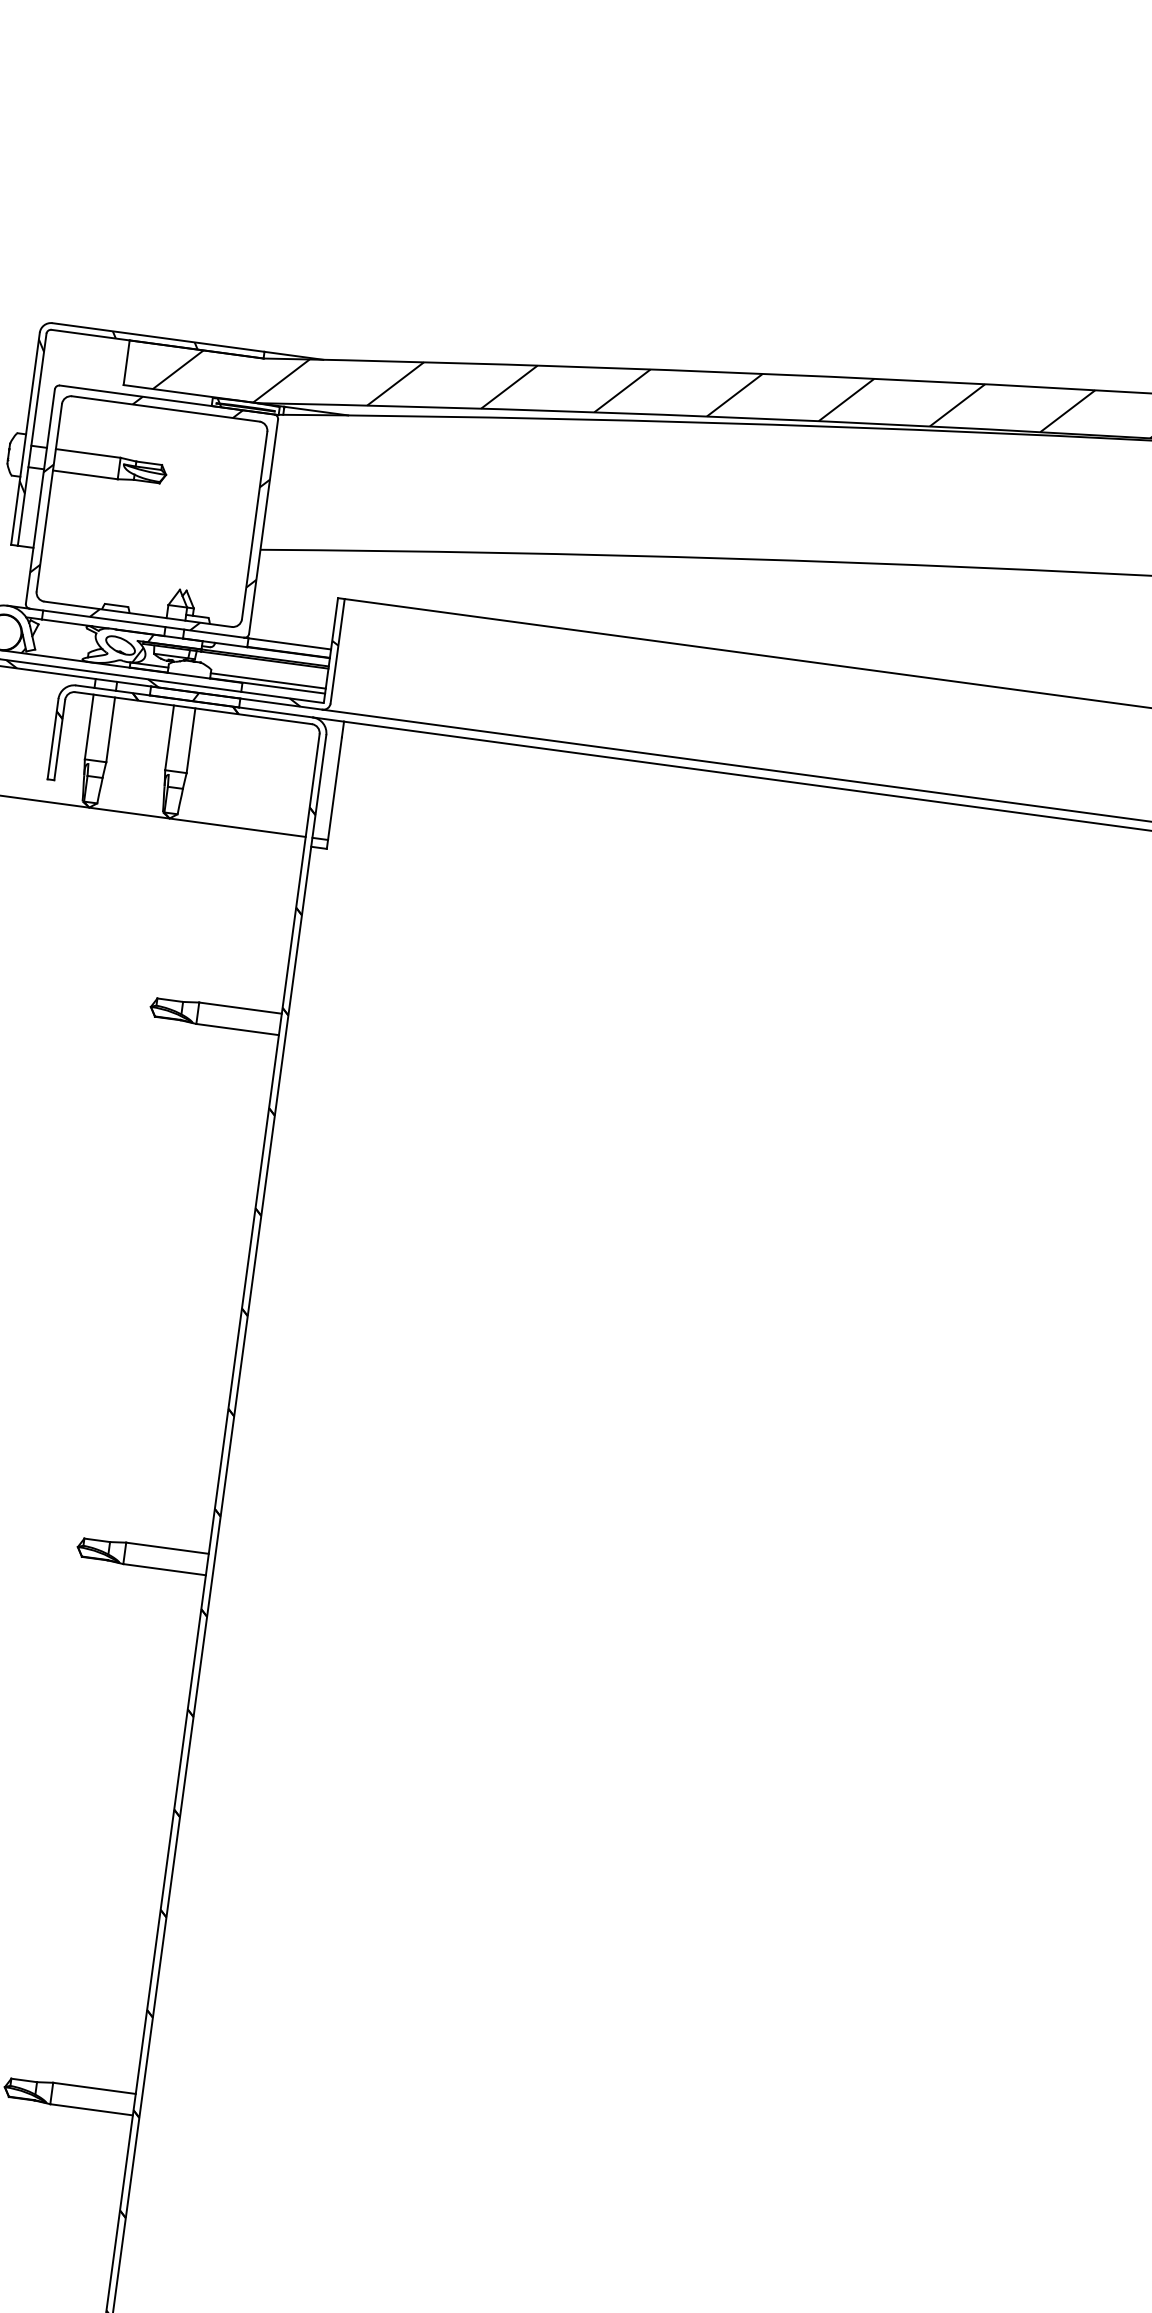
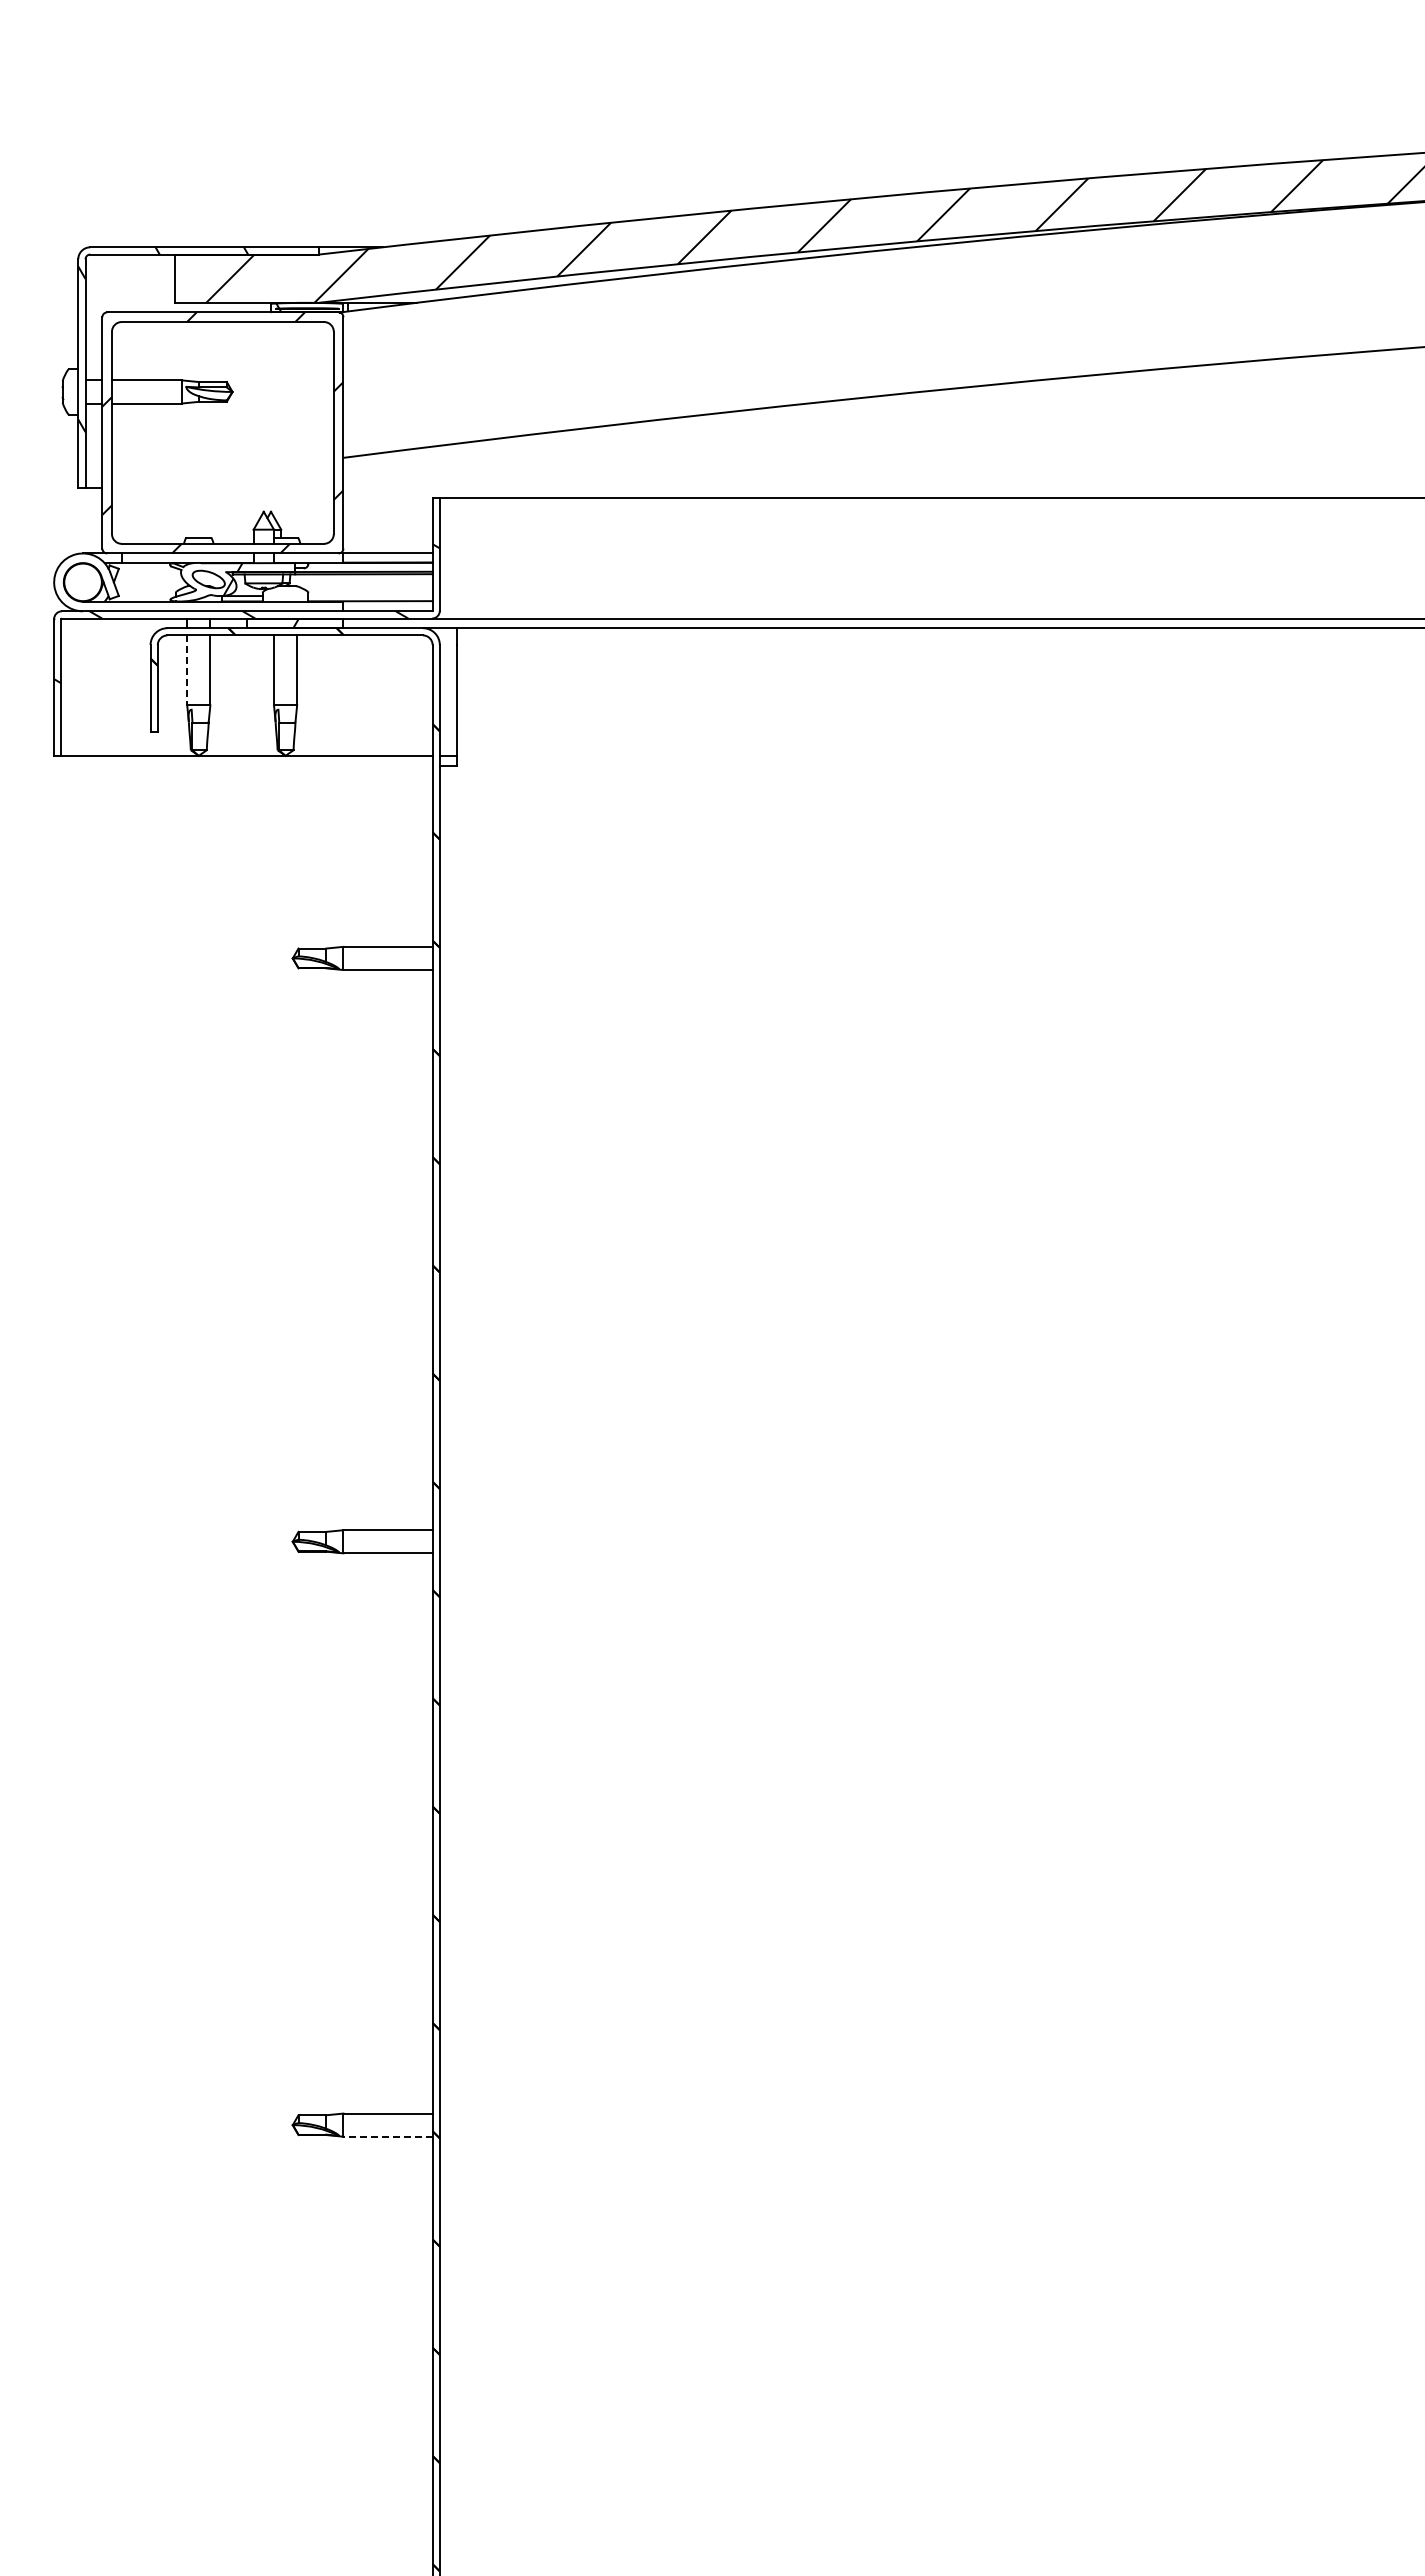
line: (268, 680) -> (370, 595), removed
line: (89, 727) -> (187, 670), solid -> dashed
line: (92, 2109) -> (388, 2136), solid -> dashed

